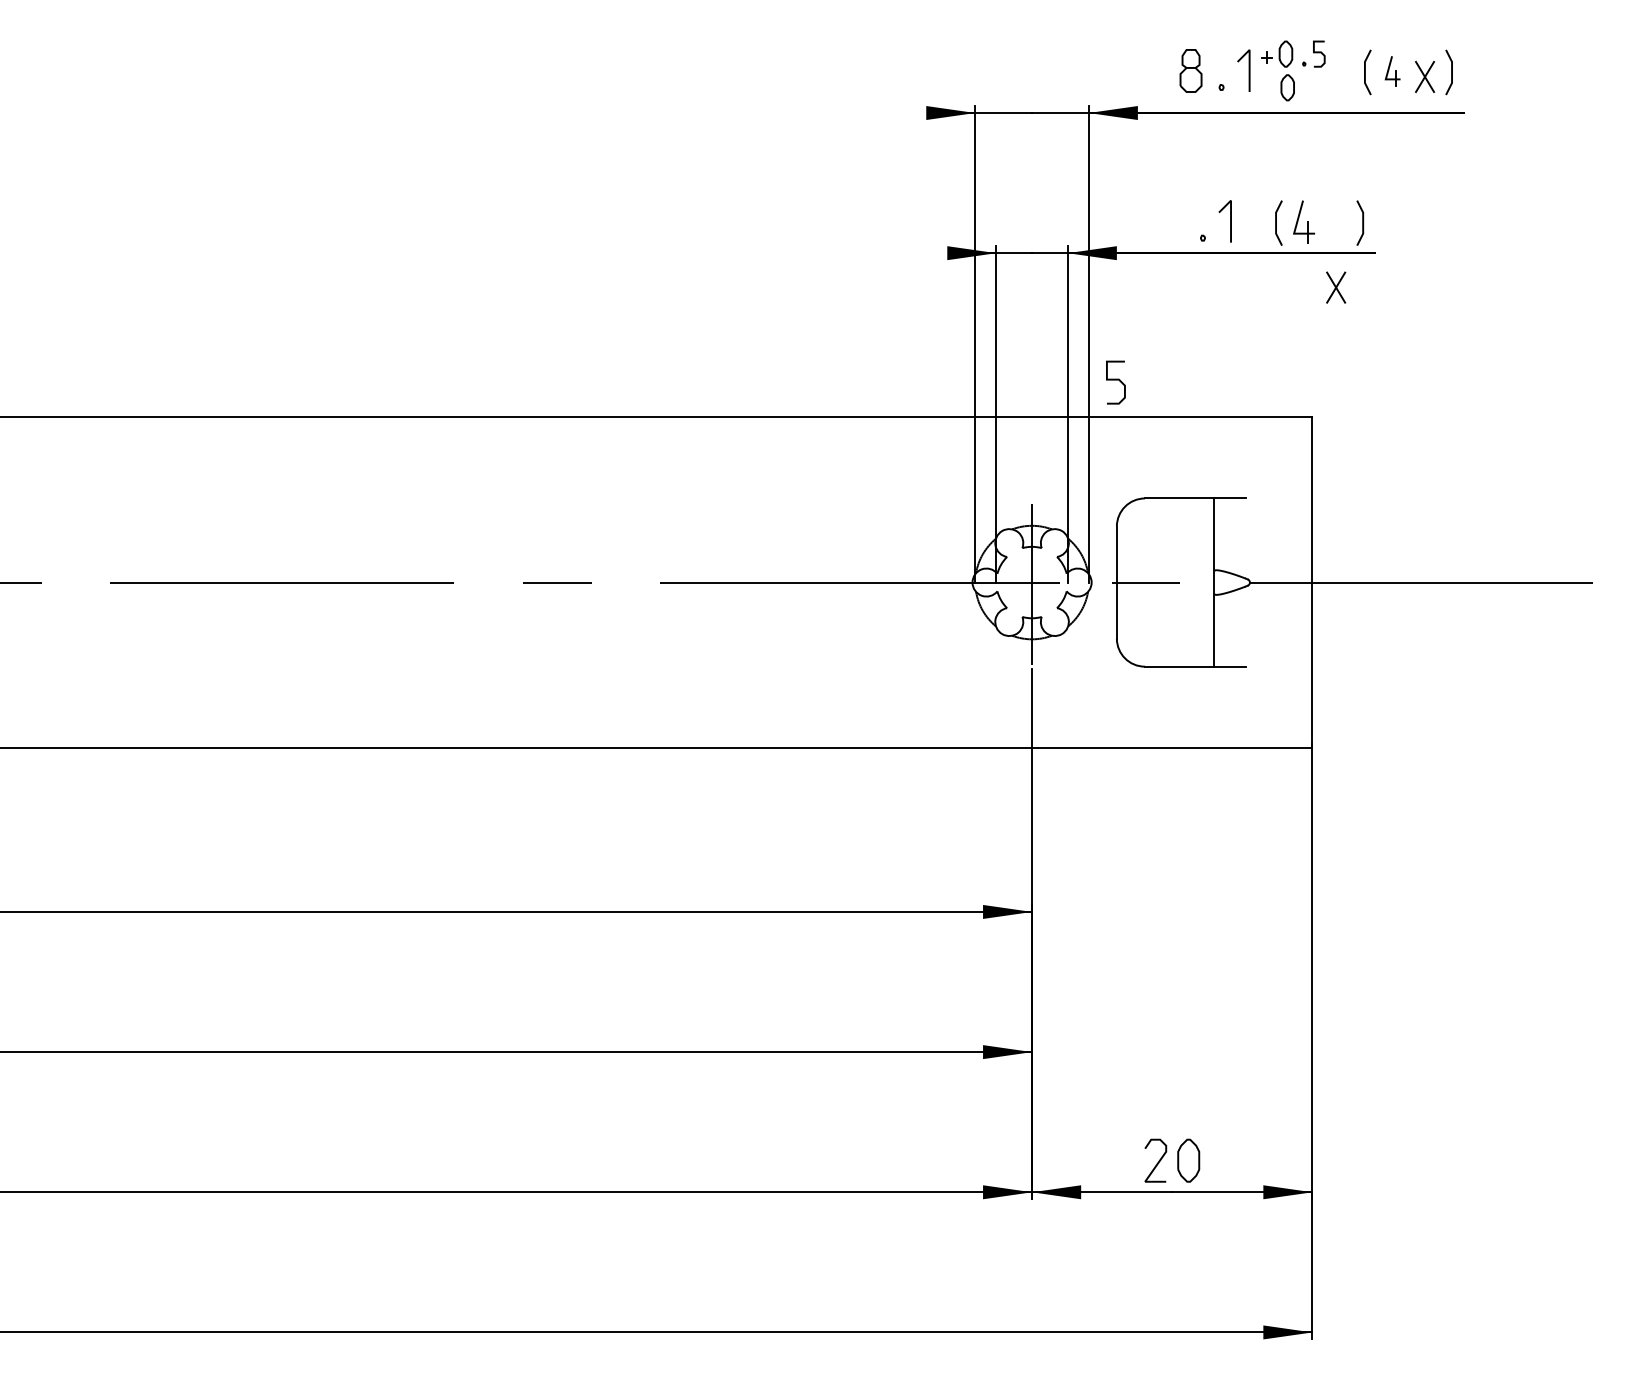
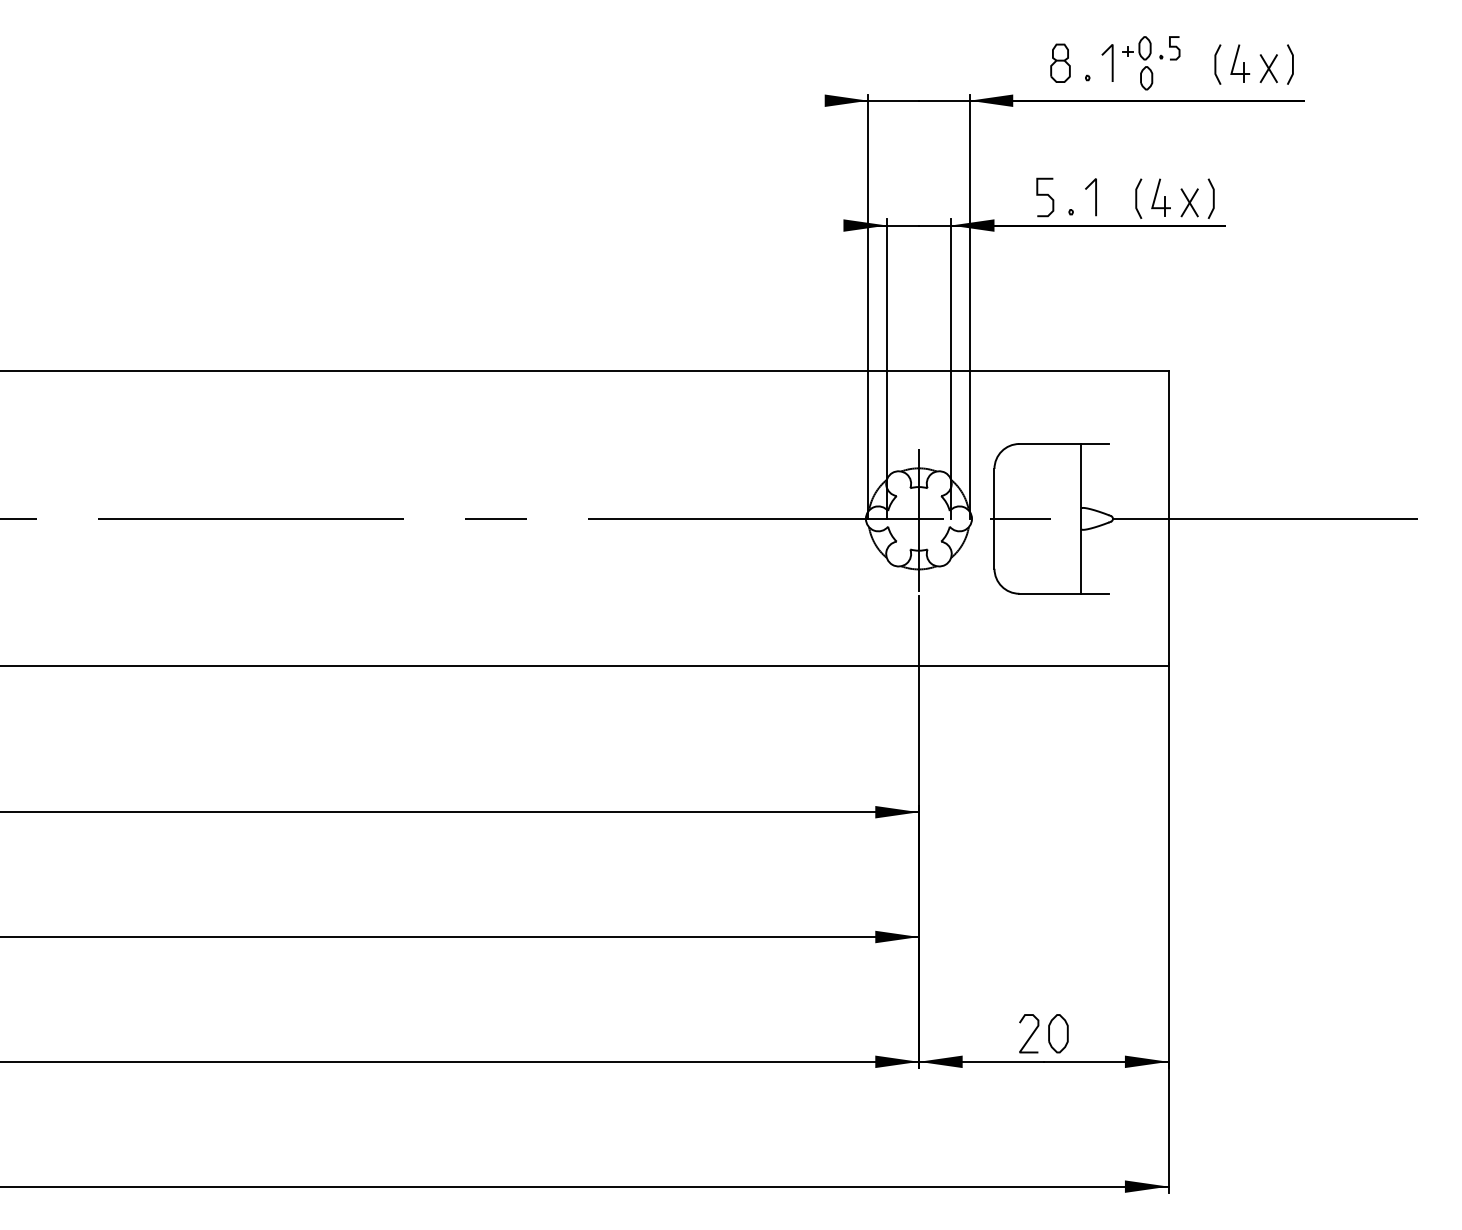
part: (1392, 70) -> (1239, 62), size x1.43
part: (1336, 287) -> (1190, 202), moved
curve: (1115, 380) -> (1044, 195), moved

